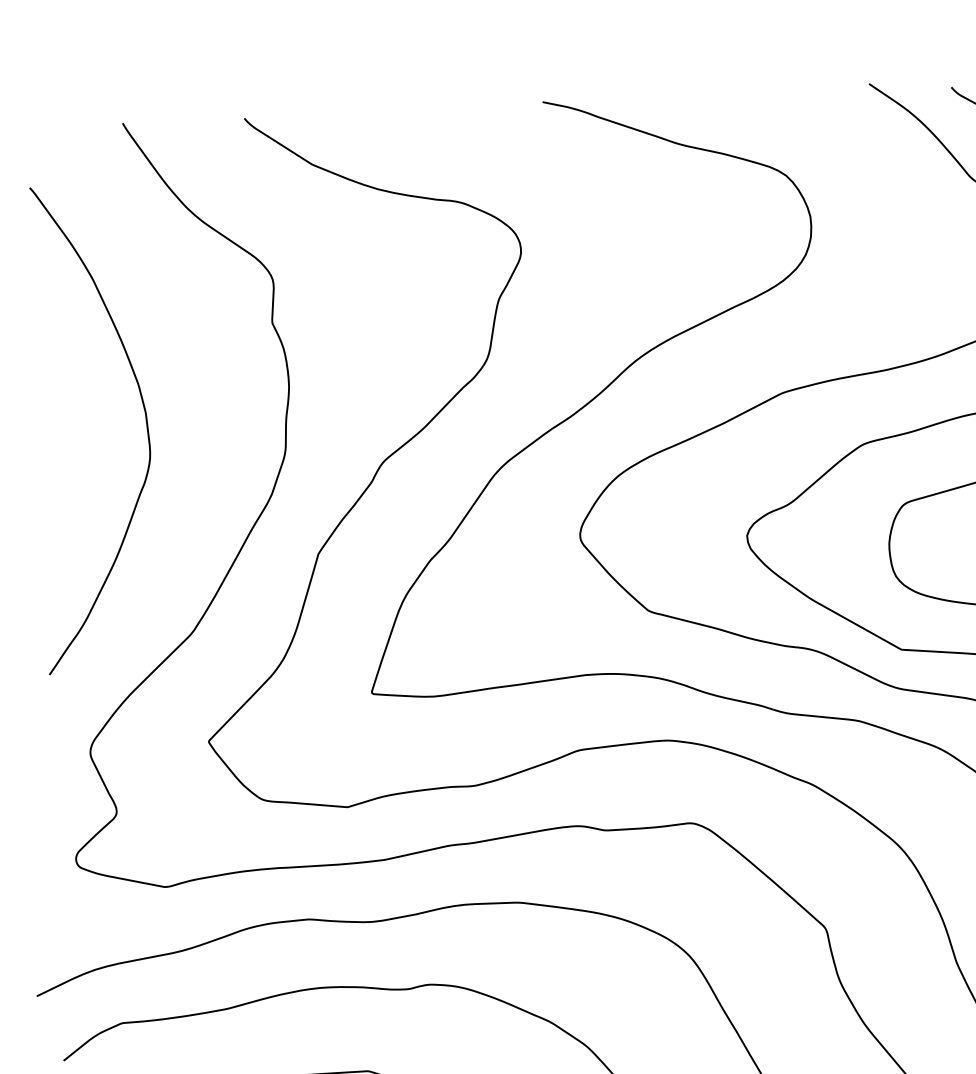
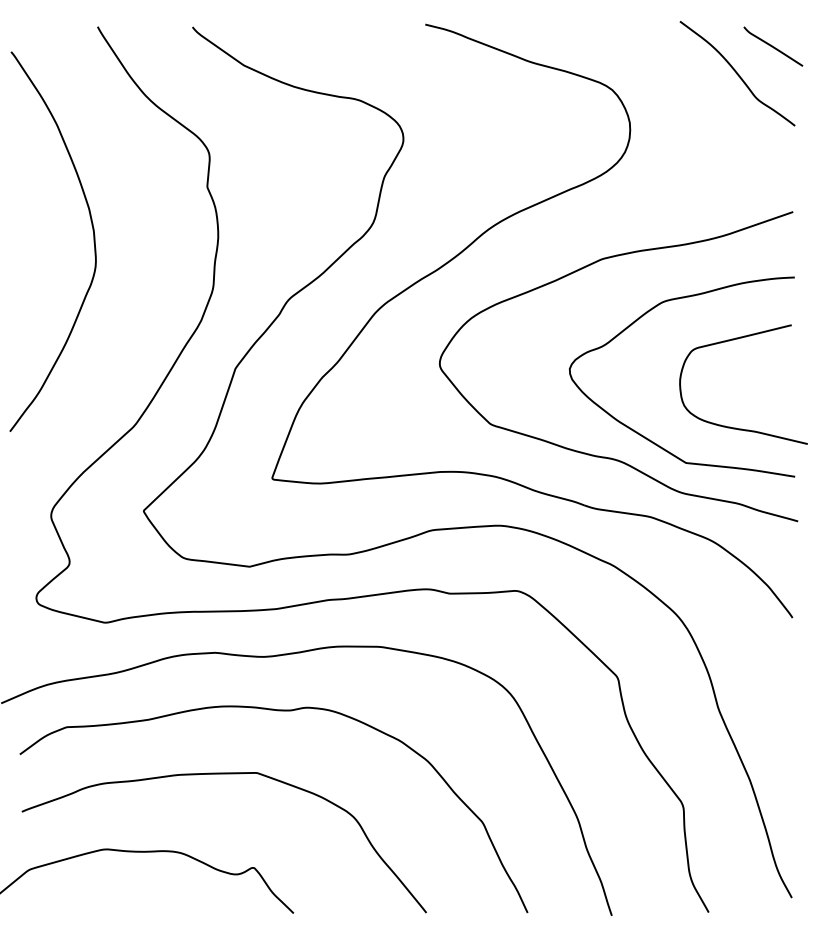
curve: (145, 426) -> (93, 241), moved

